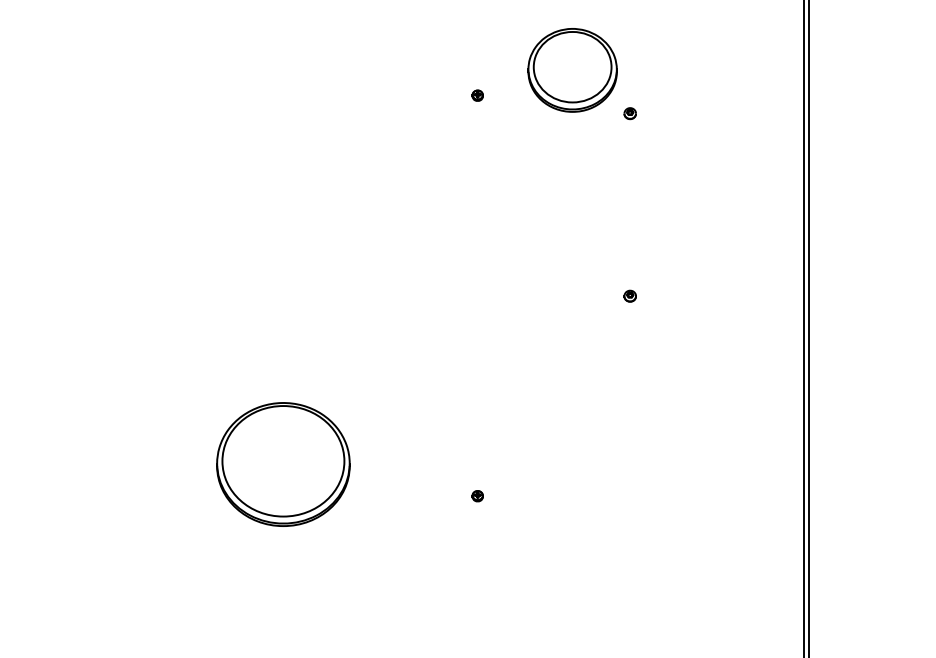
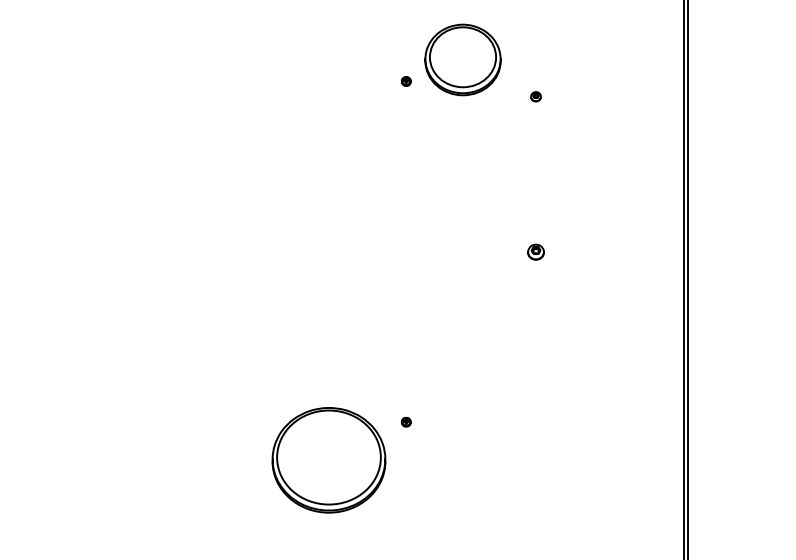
part: (572, 69) -> (462, 59), moved
part: (629, 295) -> (535, 251), size x1.6
part: (282, 464) -> (328, 460), moved

